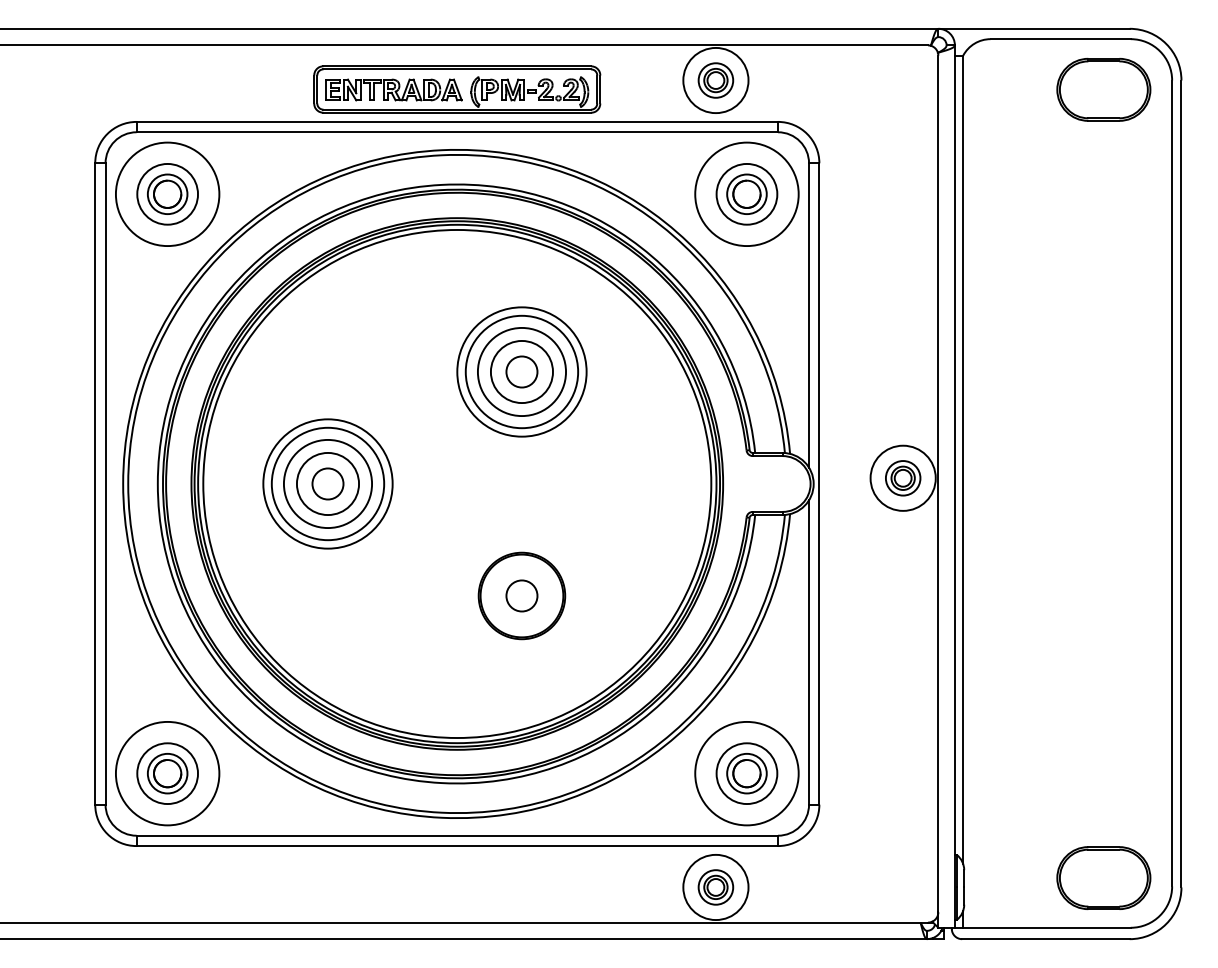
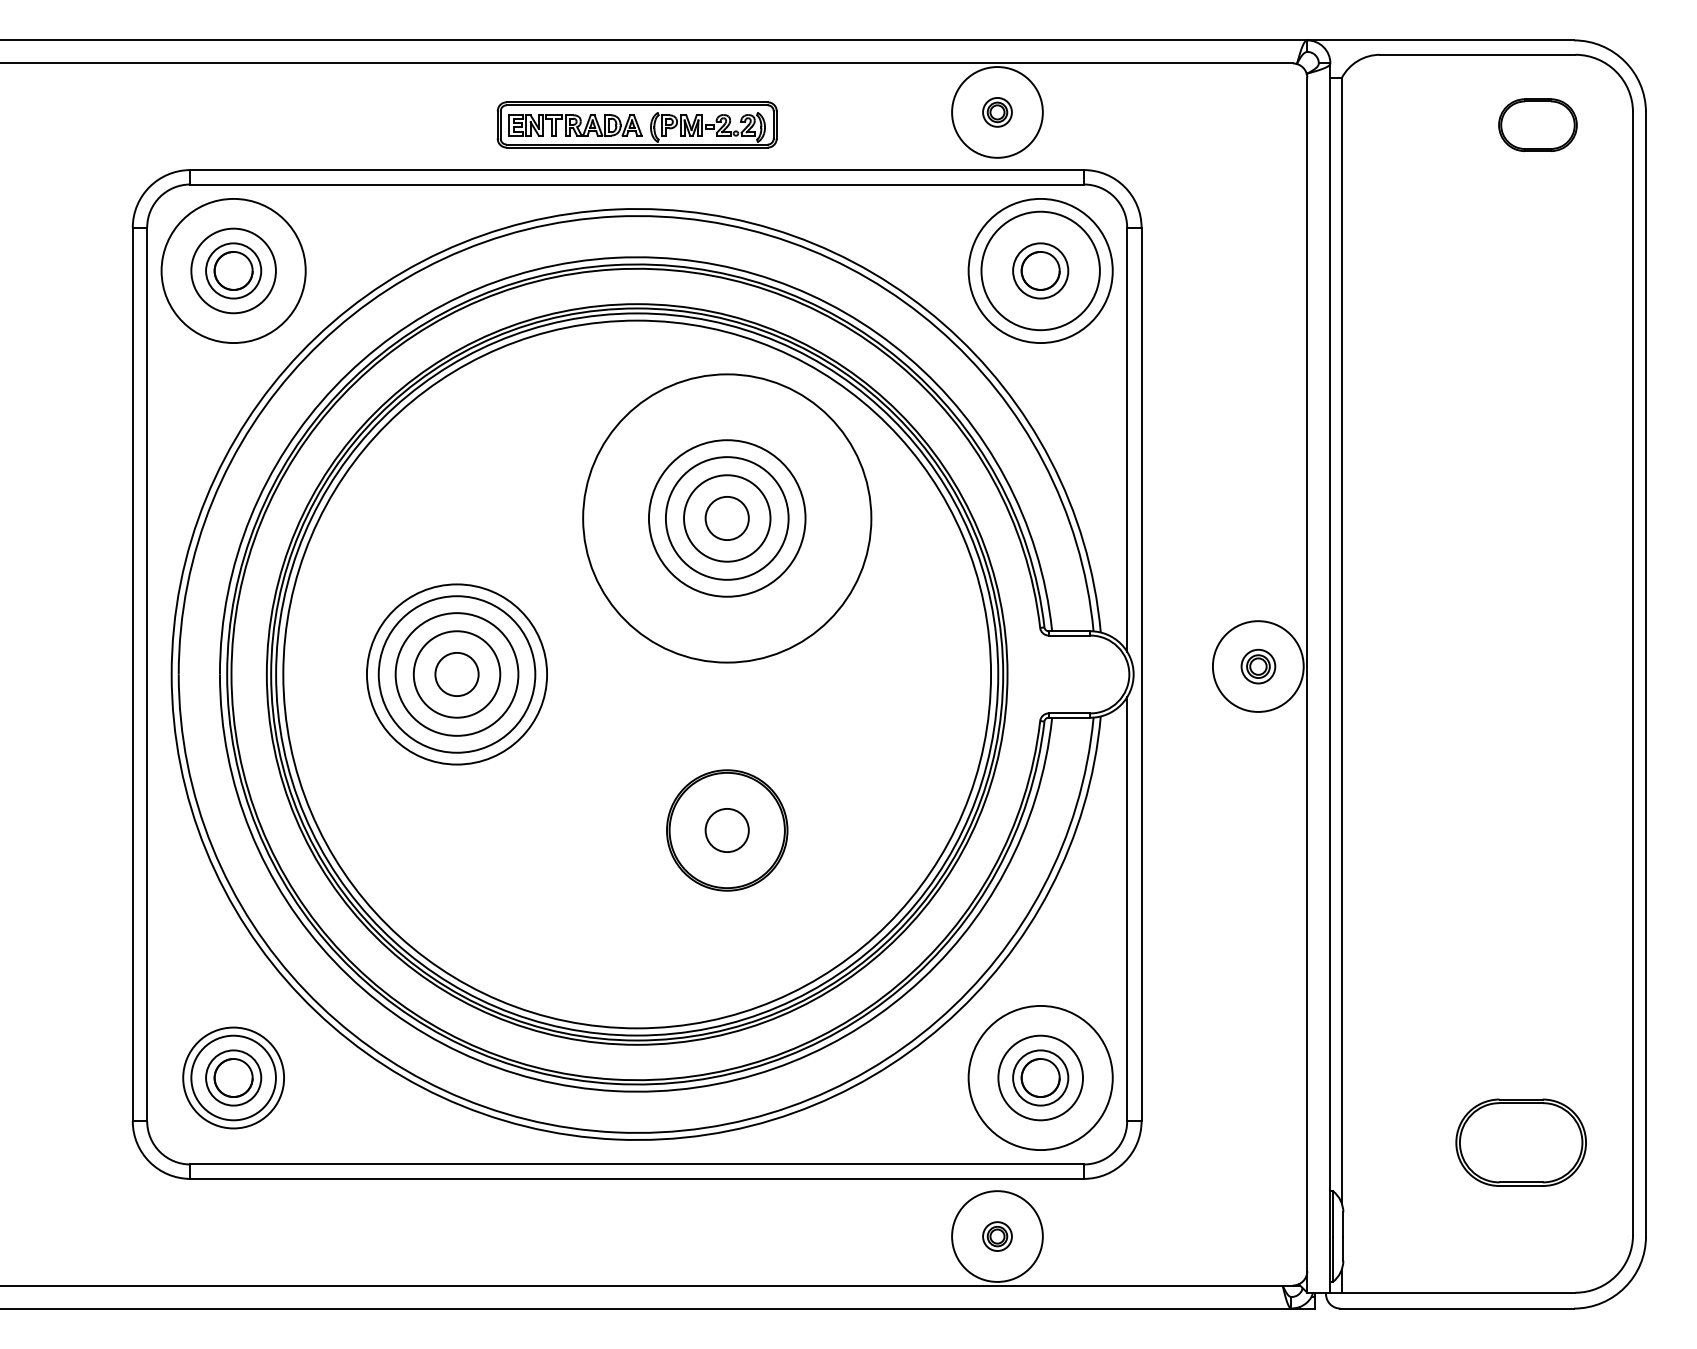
part: (715, 80) -> (996, 112), size x0.6
part: (457, 89) -> (637, 124), size x0.7
part: (1103, 89) -> (1537, 124), size x0.6
circle: (746, 193) -> (1040, 269), size x1.4
circle: (521, 371) -> (726, 517), size x1.6
part: (903, 478) -> (1258, 666), size x0.7
circle: (167, 773) -> (233, 1077), size x0.7
part: (1103, 877) -> (1520, 1141), moved
part: (715, 887) -> (996, 1236), size x0.6

